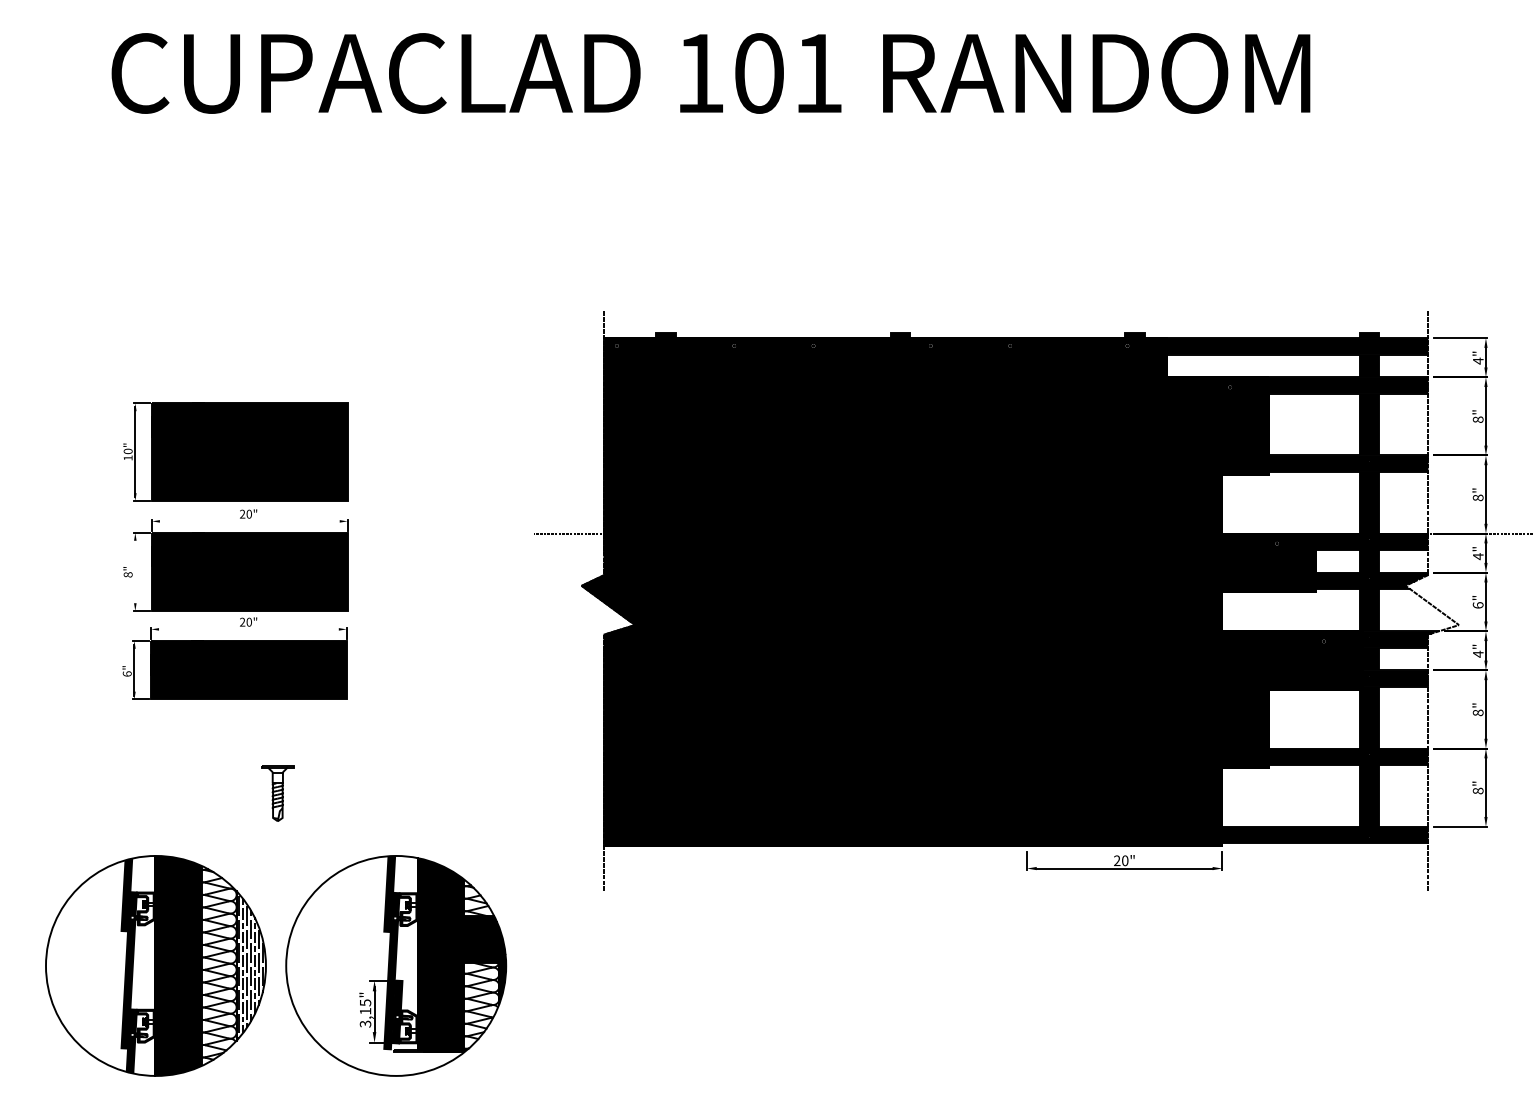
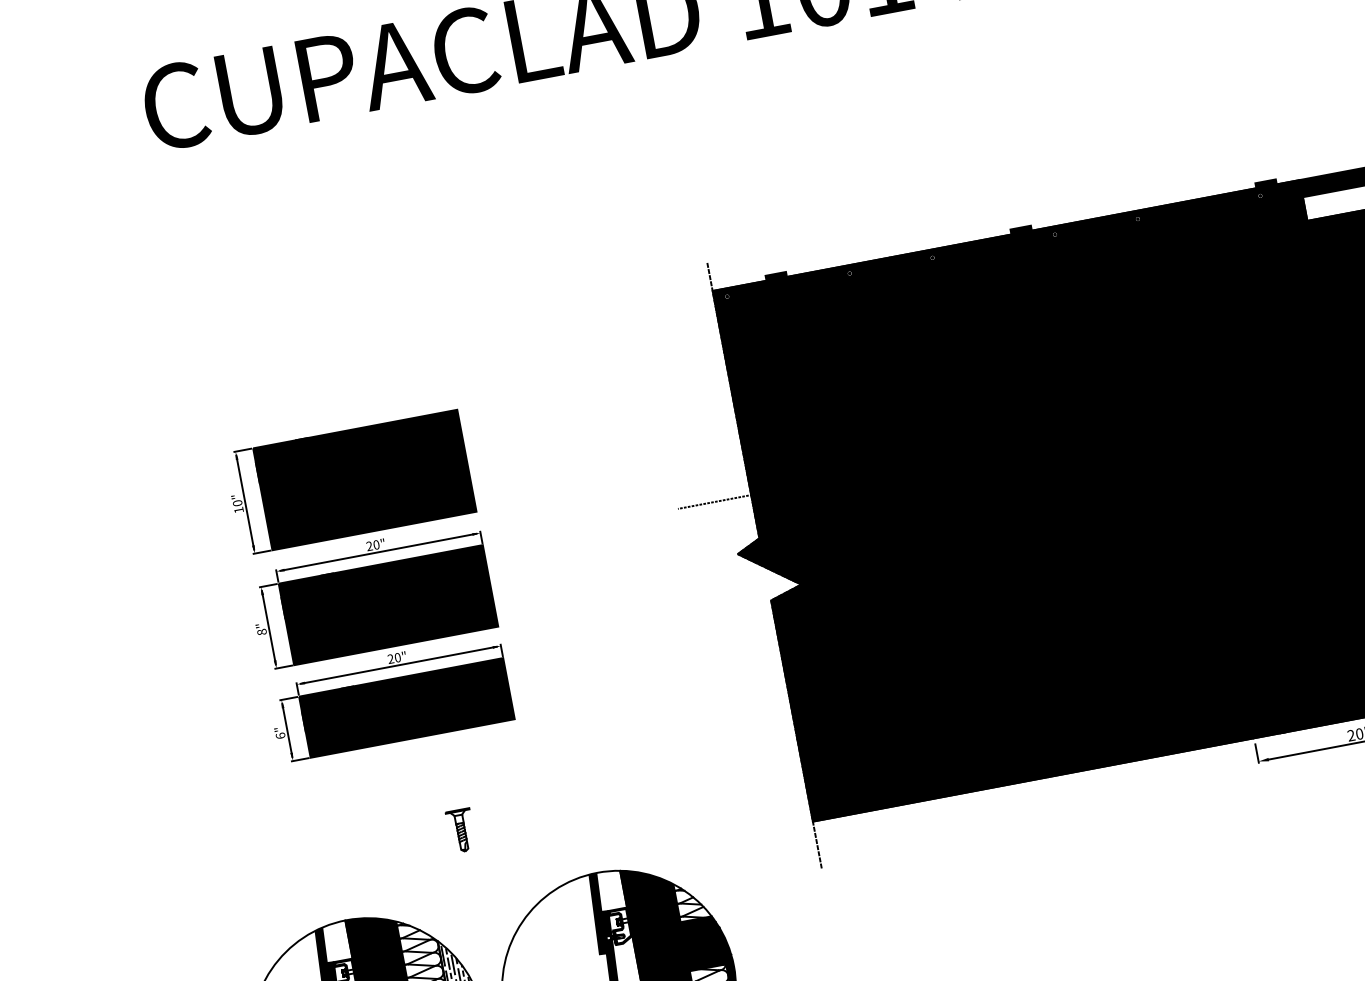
line: (249, 521) -> (378, 552), added
line: (135, 571) -> (268, 627), added
line: (248, 629) -> (398, 665), added
part: (277, 793) -> (461, 831), size x0.71

